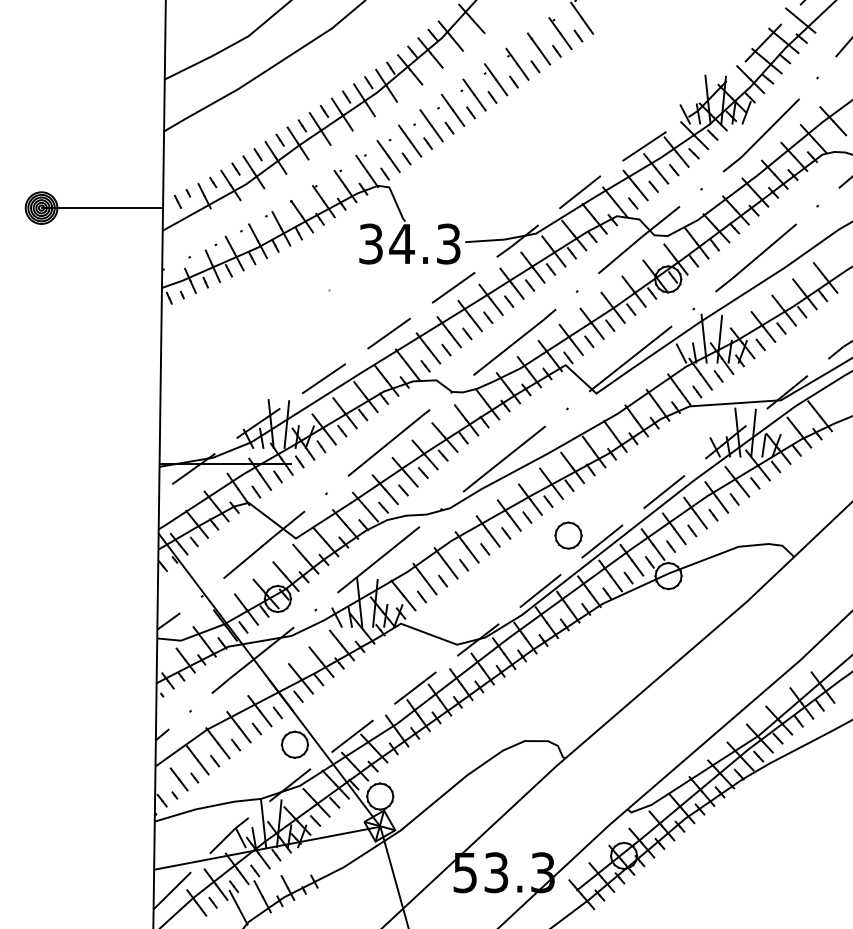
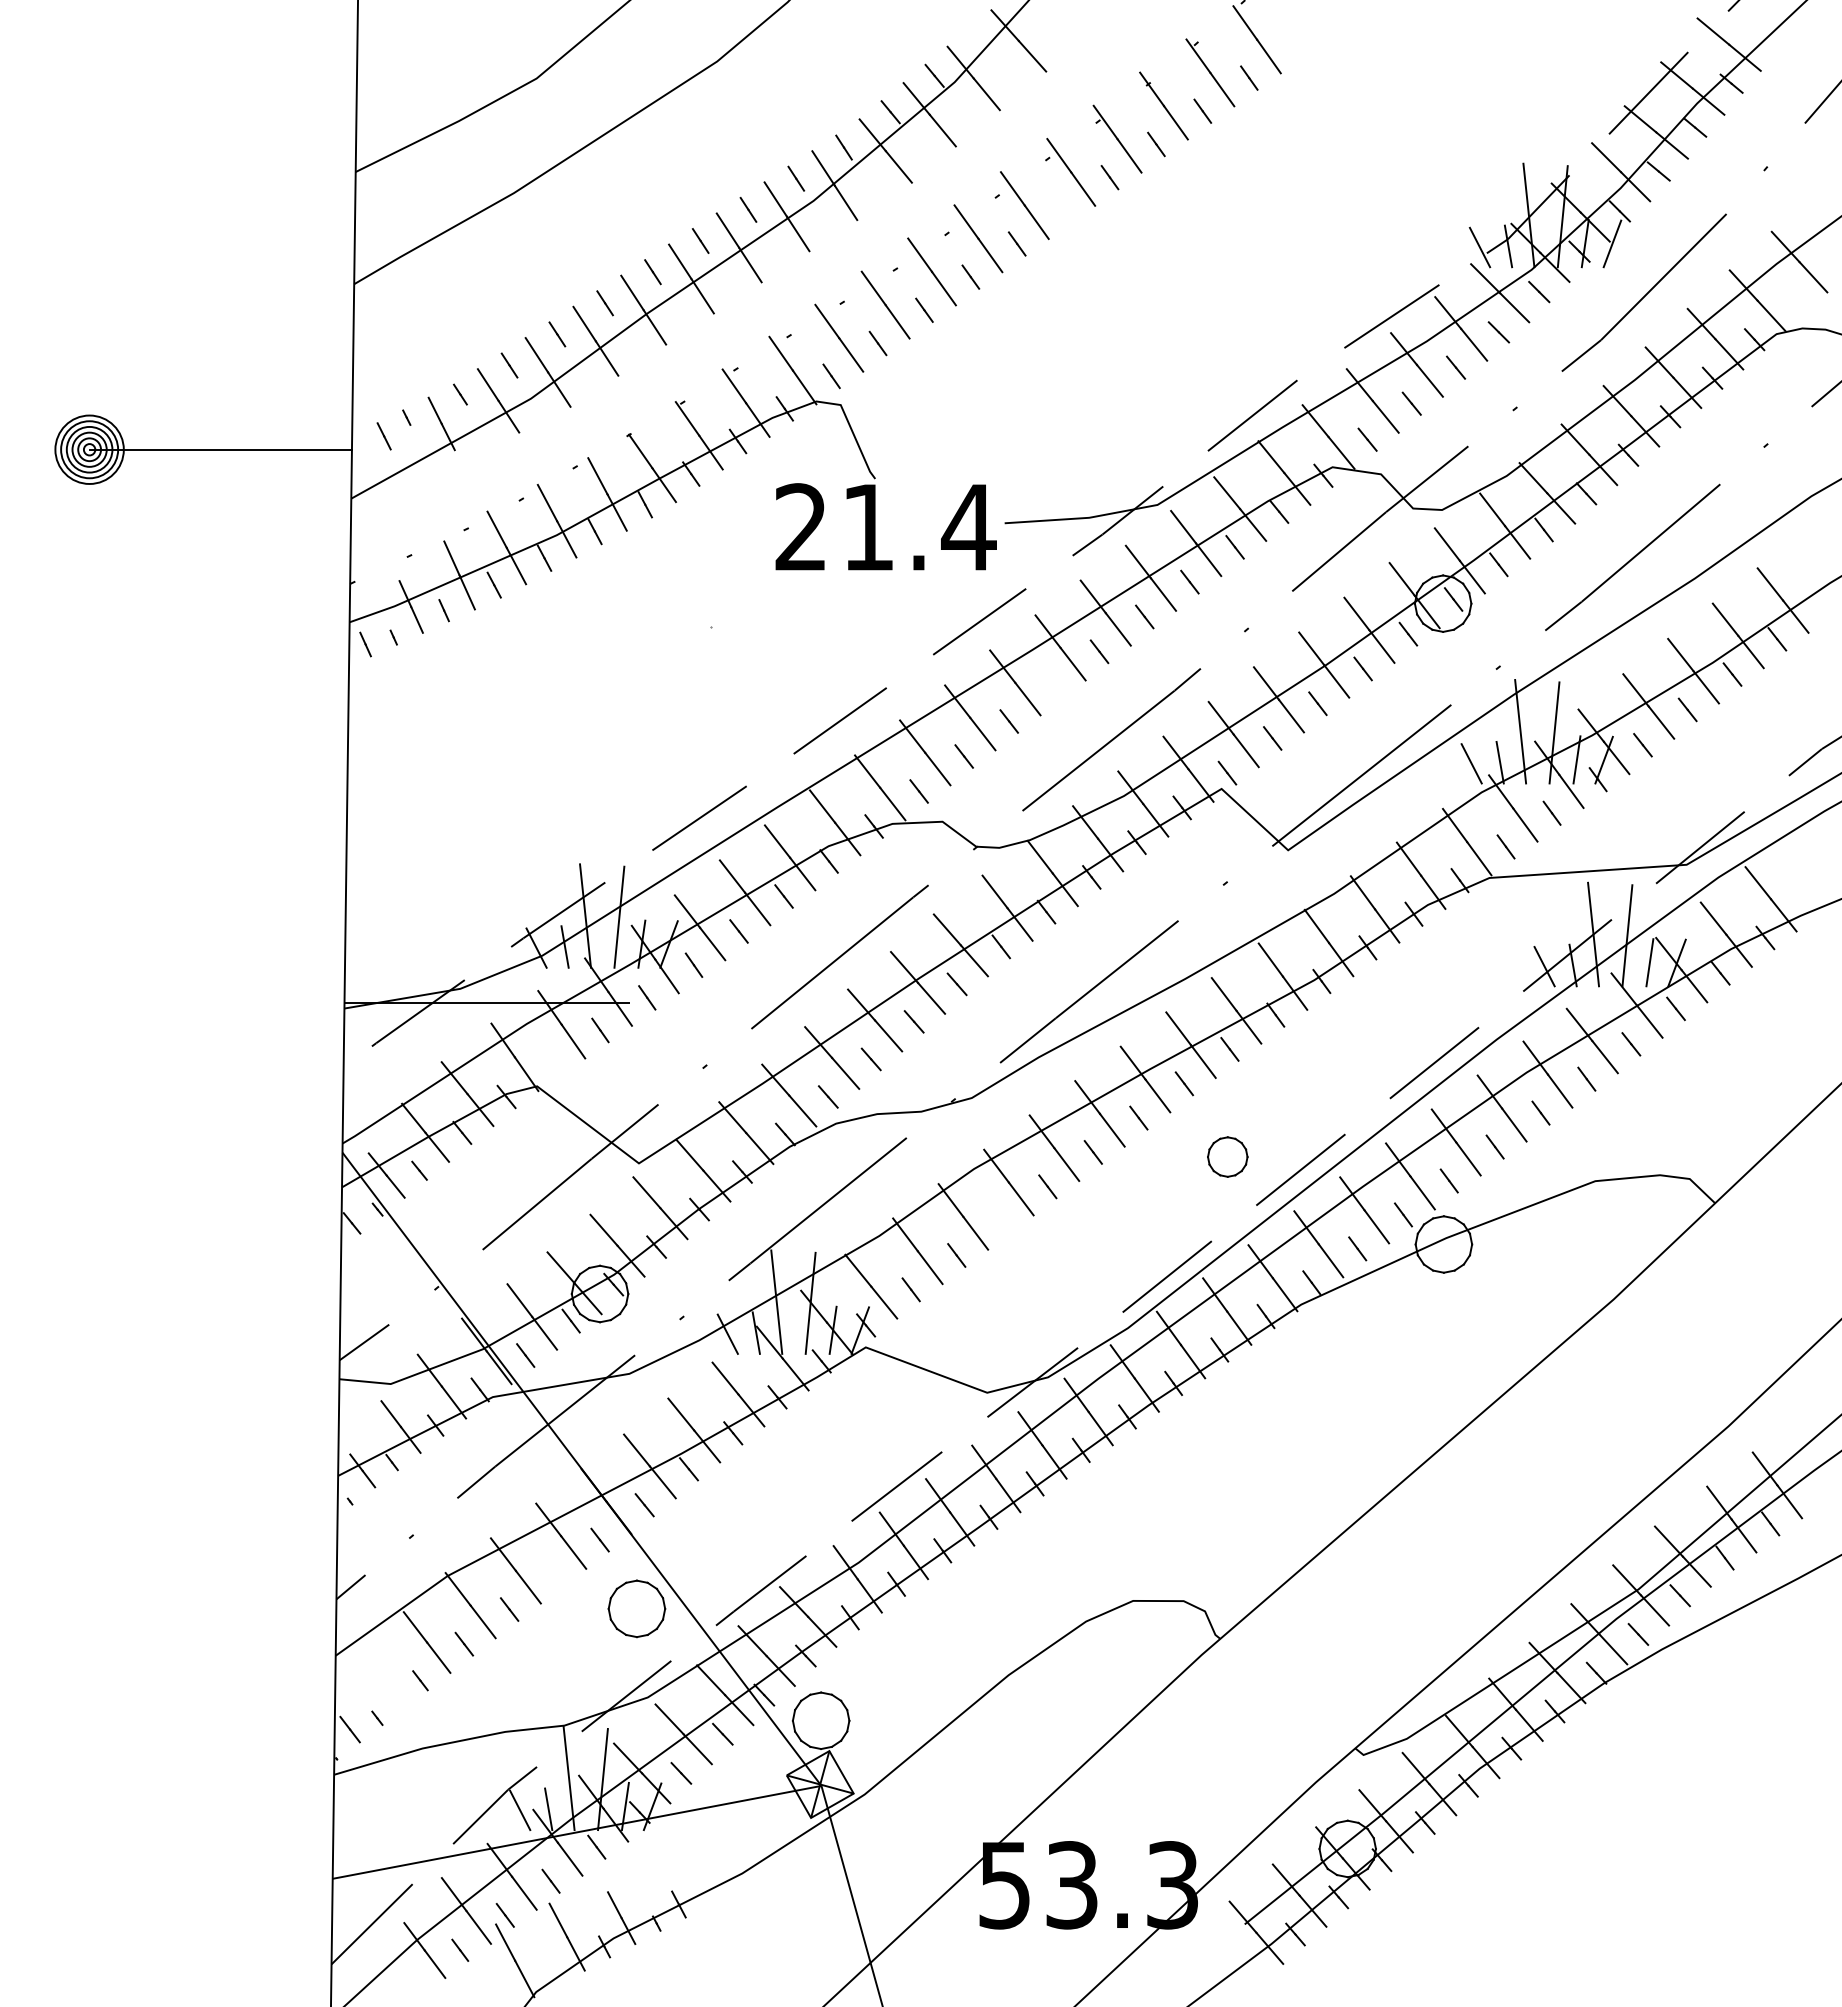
line: (492, 97) -> (1063, 210), removed
text: (410, 243) -> (886, 526), 34.3 -> 21.4
line: (488, 317) -> (1054, 685), removed
line: (256, 491) -> (553, 1061), removed
part: (568, 535) -> (1227, 1156), size x0.7
line: (464, 564) -> (1003, 1219), removed
line: (256, 728) -> (553, 1573), removed
line: (178, 779) -> (385, 1683), removed

